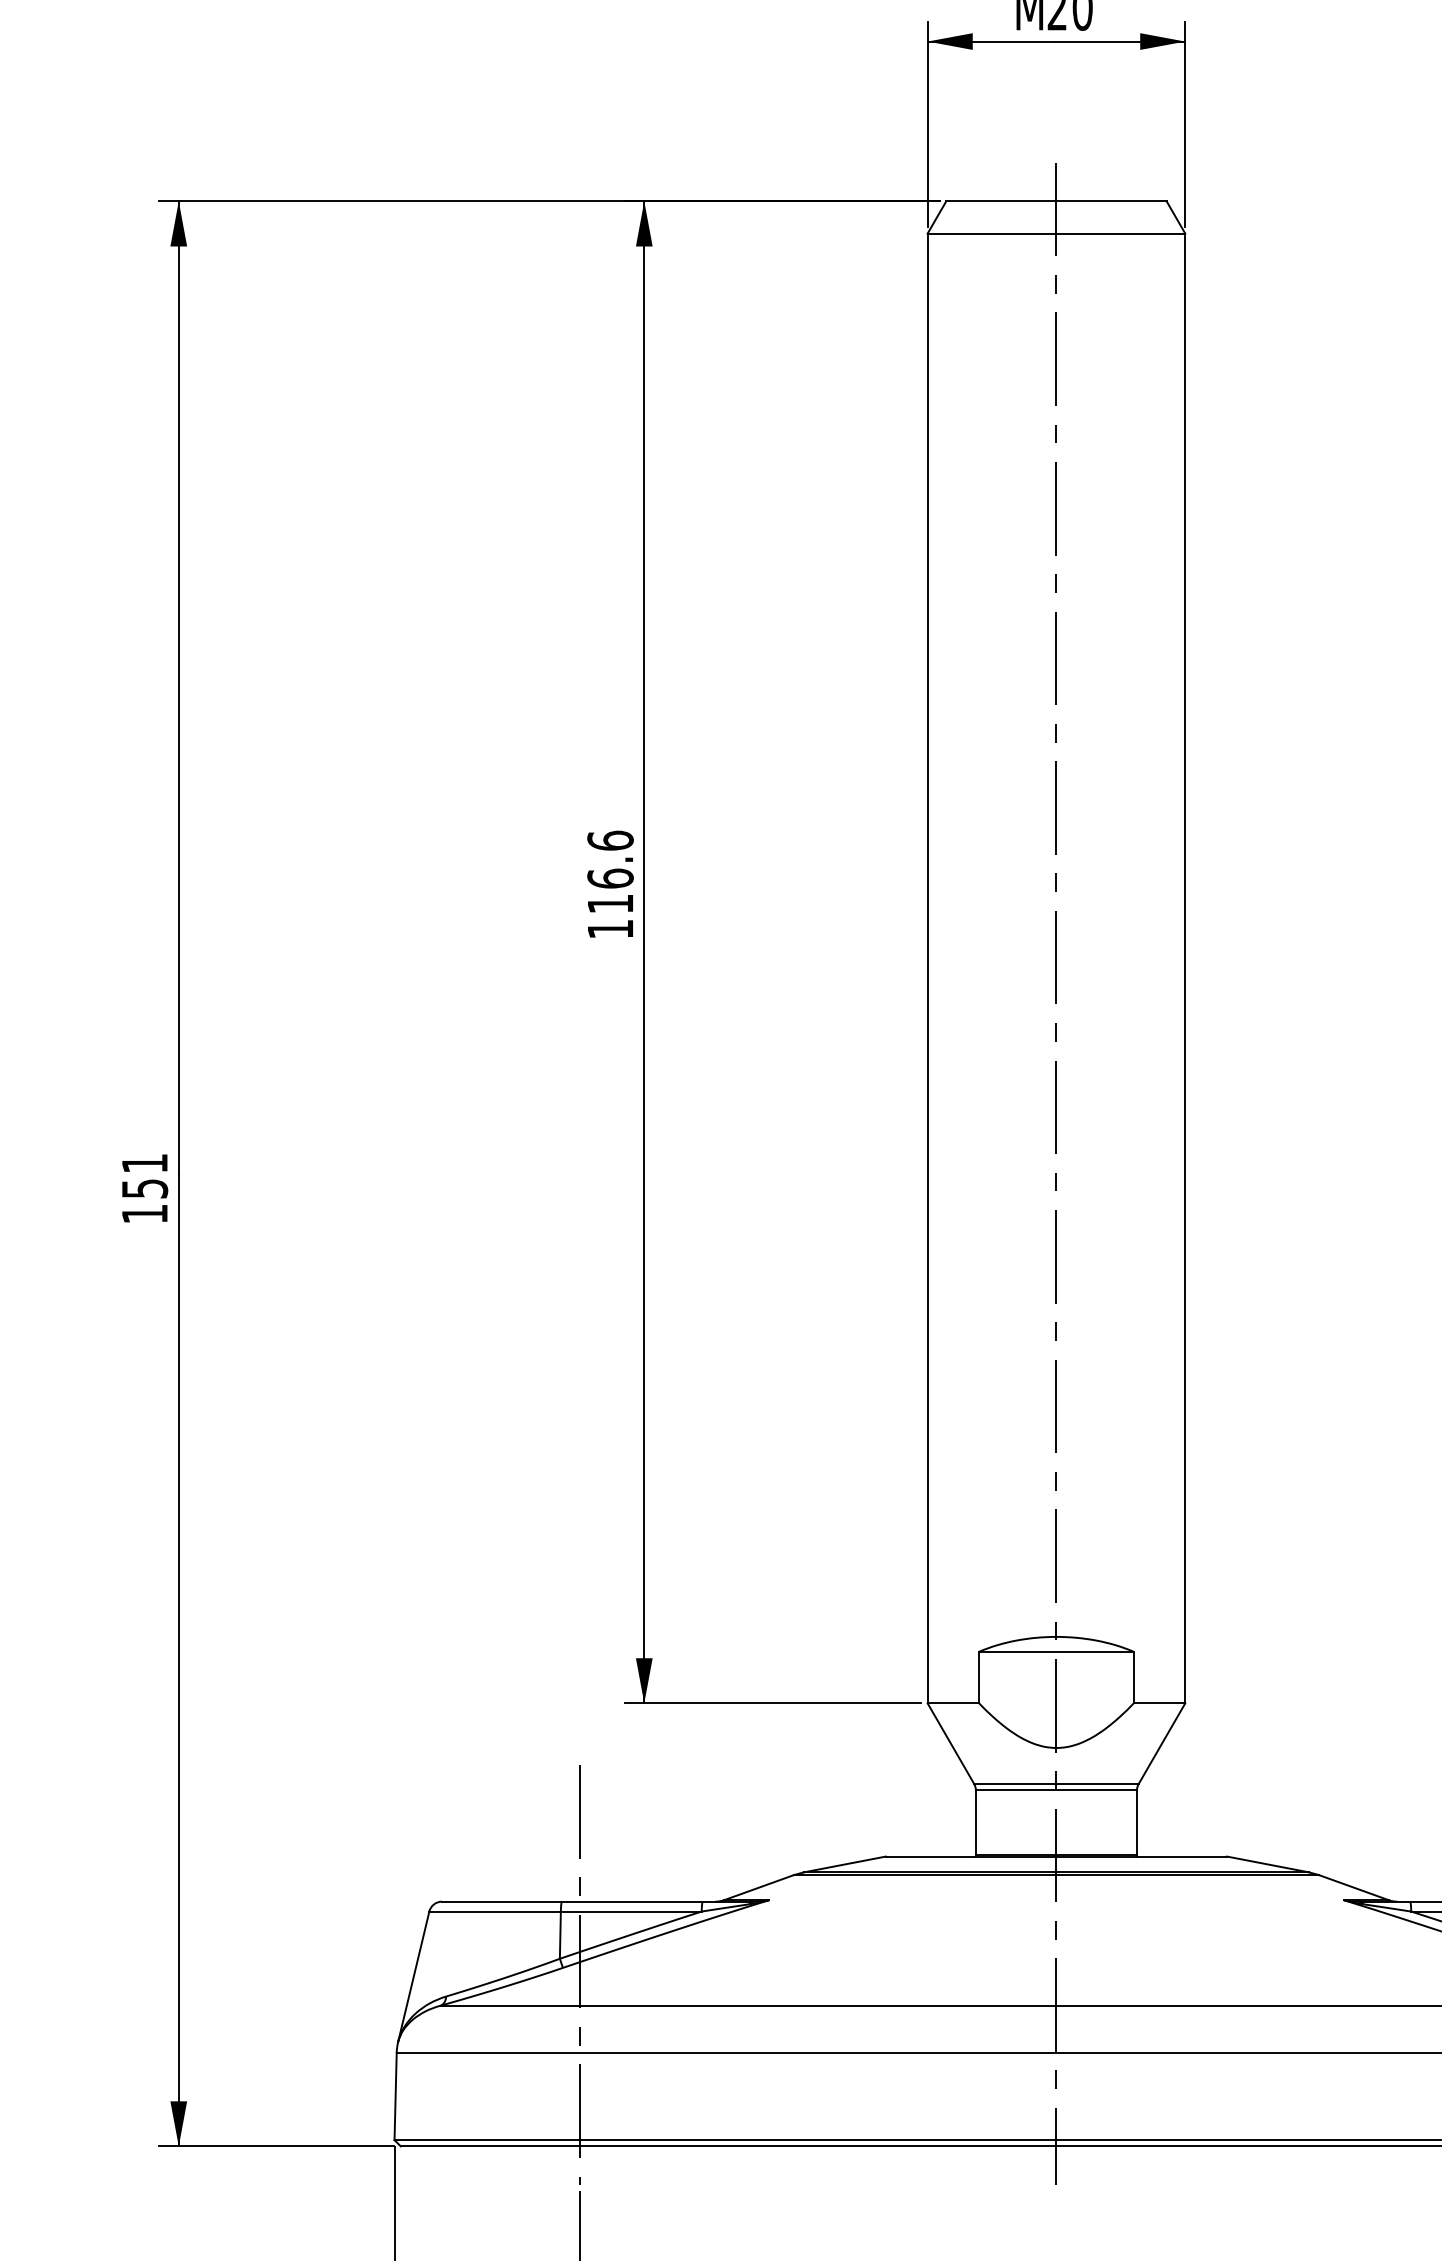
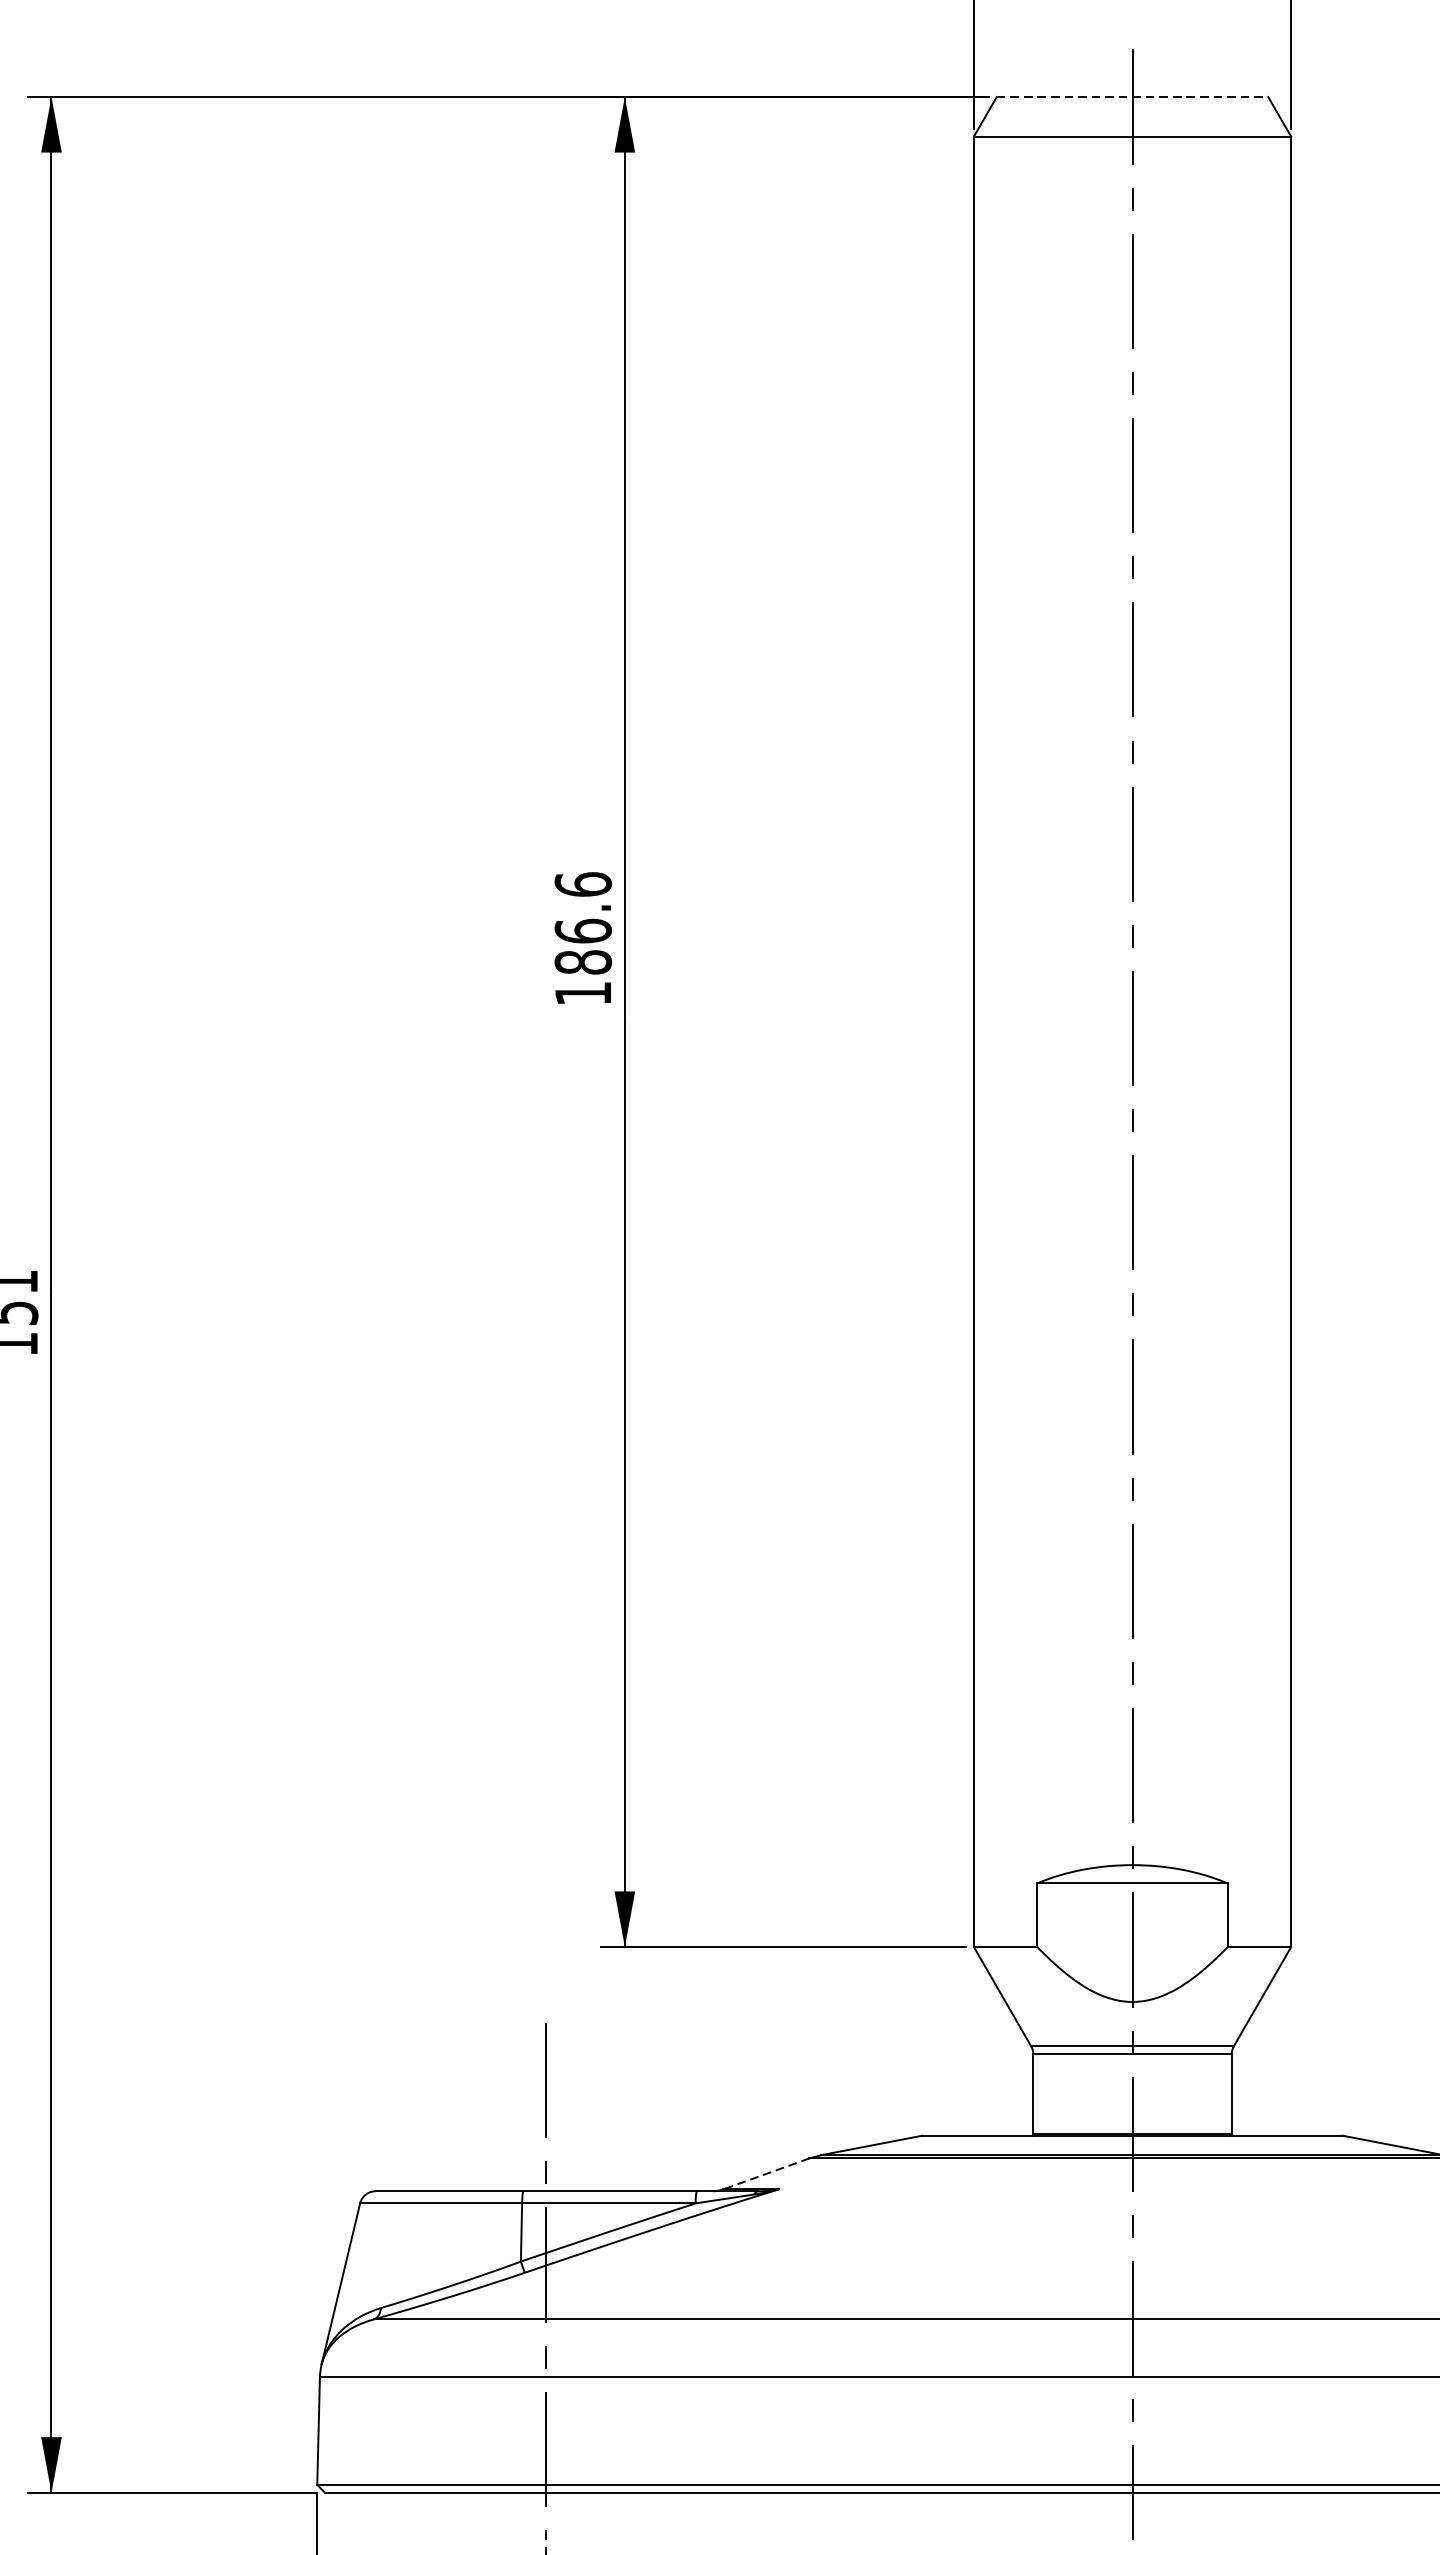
line: (1056, 201) -> (1132, 97), solid -> dashed
text: (610, 903) -> (583, 961), 116.6 -> 186.6
line: (758, 1887) -> (765, 2173), solid -> dashed

